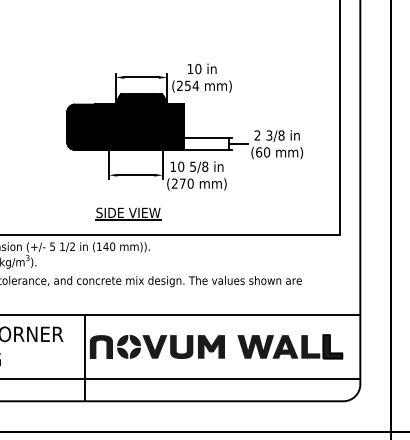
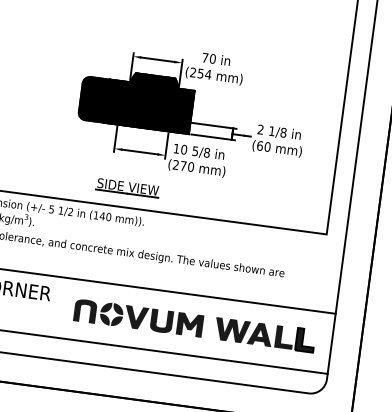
text: (190, 68) -> (205, 57), 10 -> 70
text: (269, 135) -> (272, 131), 3/8 -> 1/8
line: (84, 358) -> (67, 319), removed

